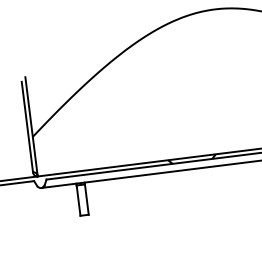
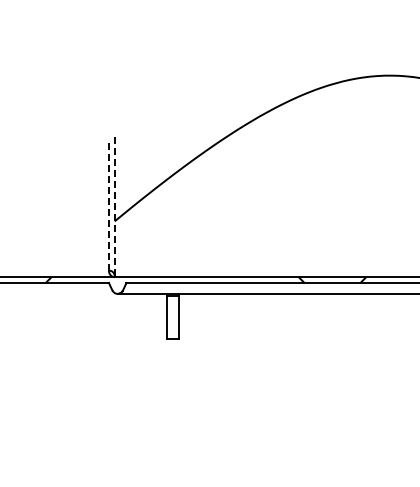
line: (27, 126) -> (108, 206), solid -> dashed
line: (31, 126) -> (114, 206), solid -> dashed

